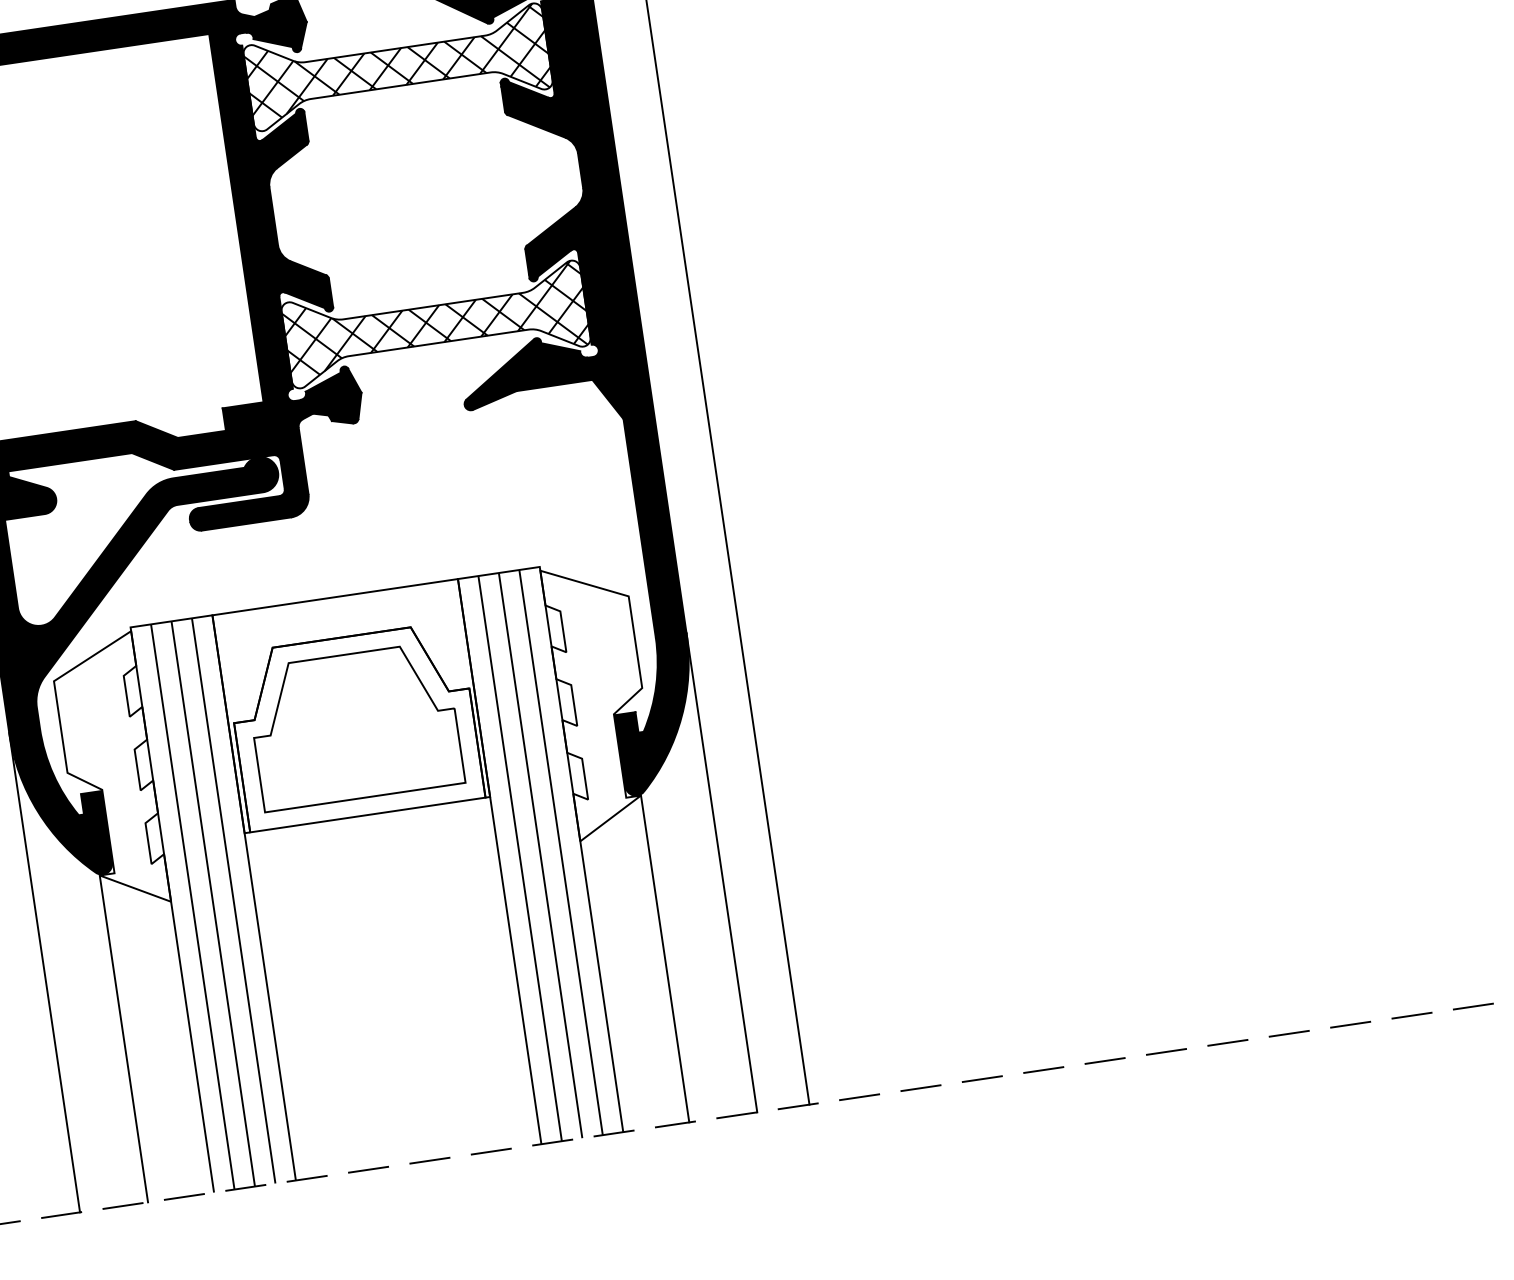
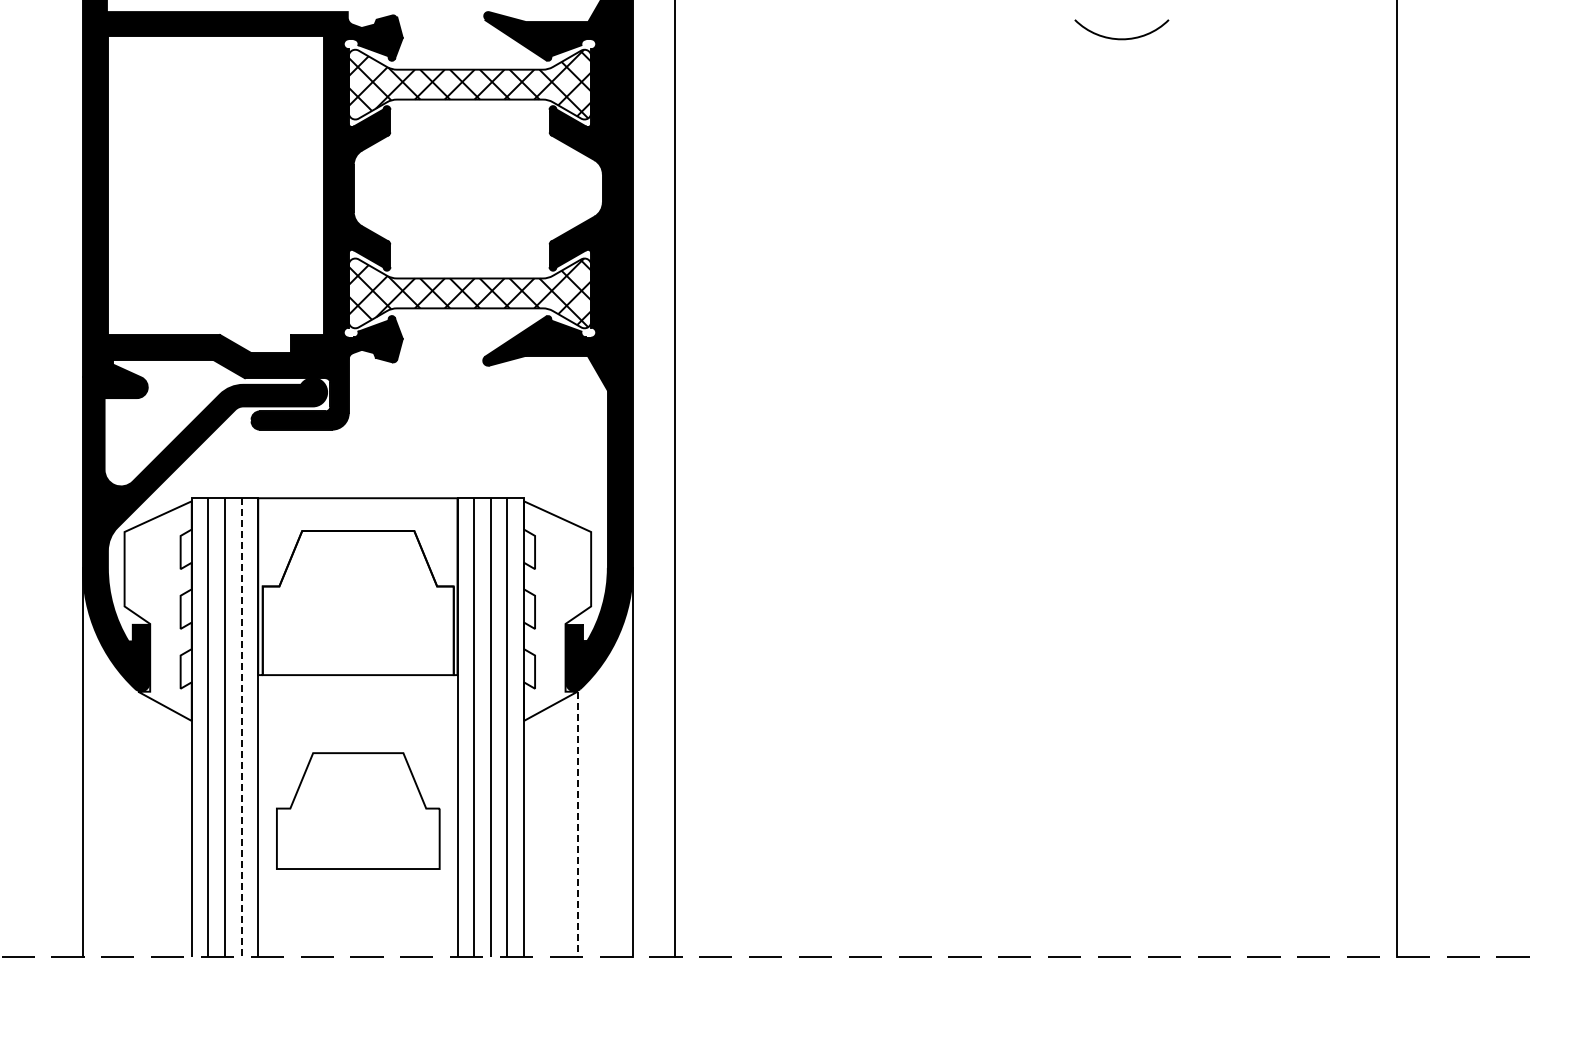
part: (354, 725) -> (358, 810), moved
line: (233, 902) -> (241, 728), solid -> dashed
line: (665, 959) -> (577, 824), solid -> dashed
line: (124, 1039) -> (138, 824), removed

